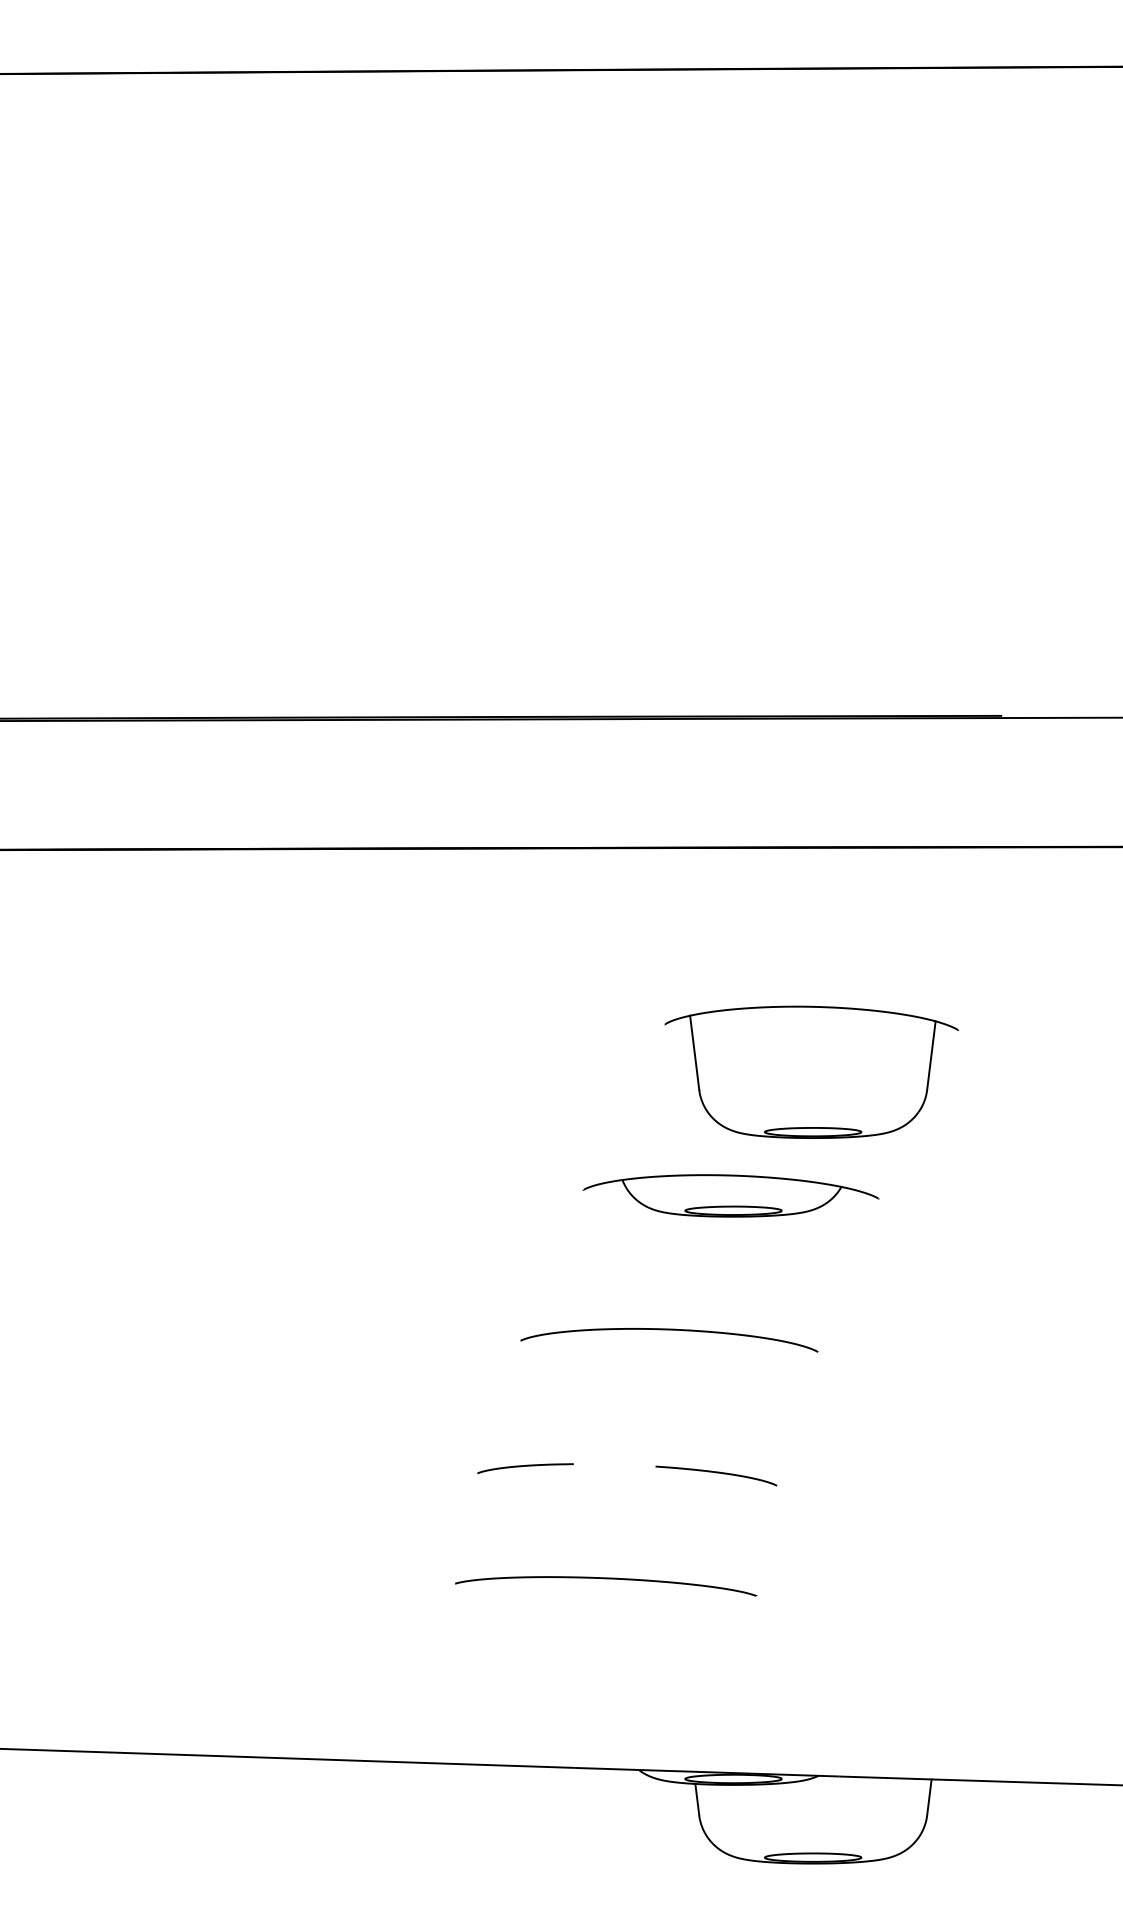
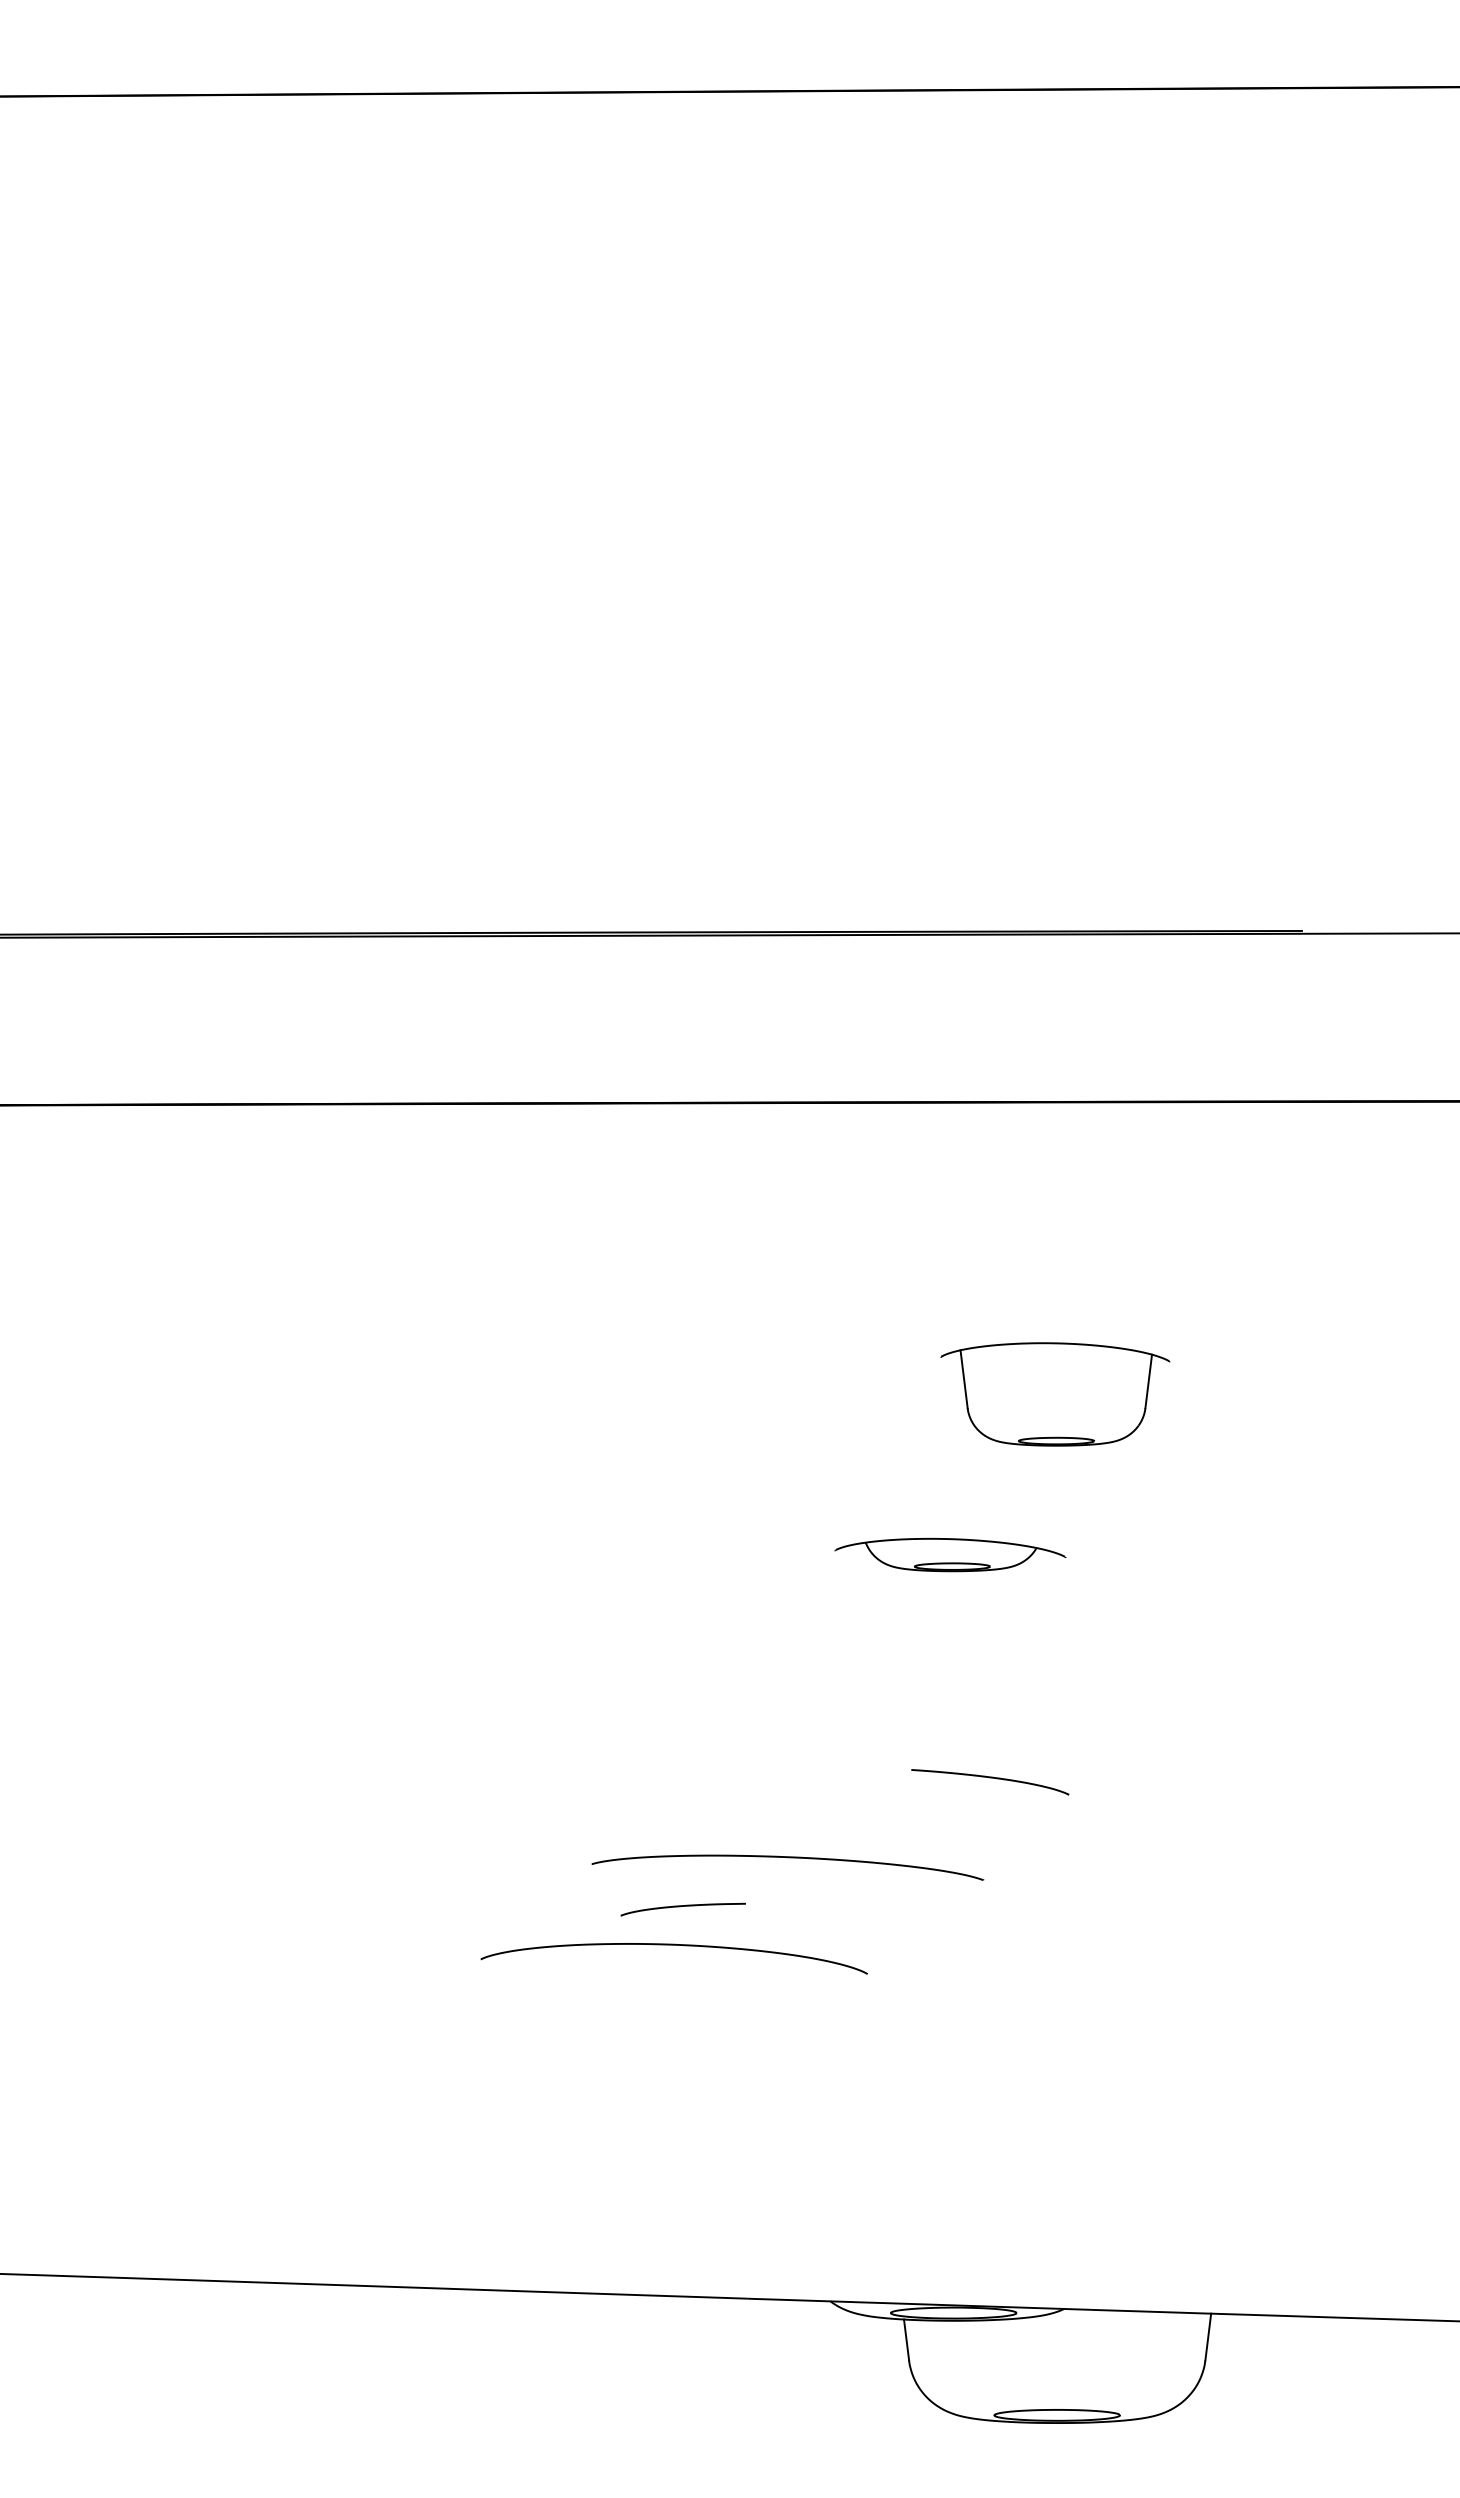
part: (811, 1072) -> (1055, 1394), size x0.6
part: (731, 1195) -> (950, 1554), size x0.6
curve: (668, 1330) -> (673, 1945), moved
curve: (716, 1473) -> (990, 1778), moved
curve: (605, 1579) -> (787, 1858), moved

